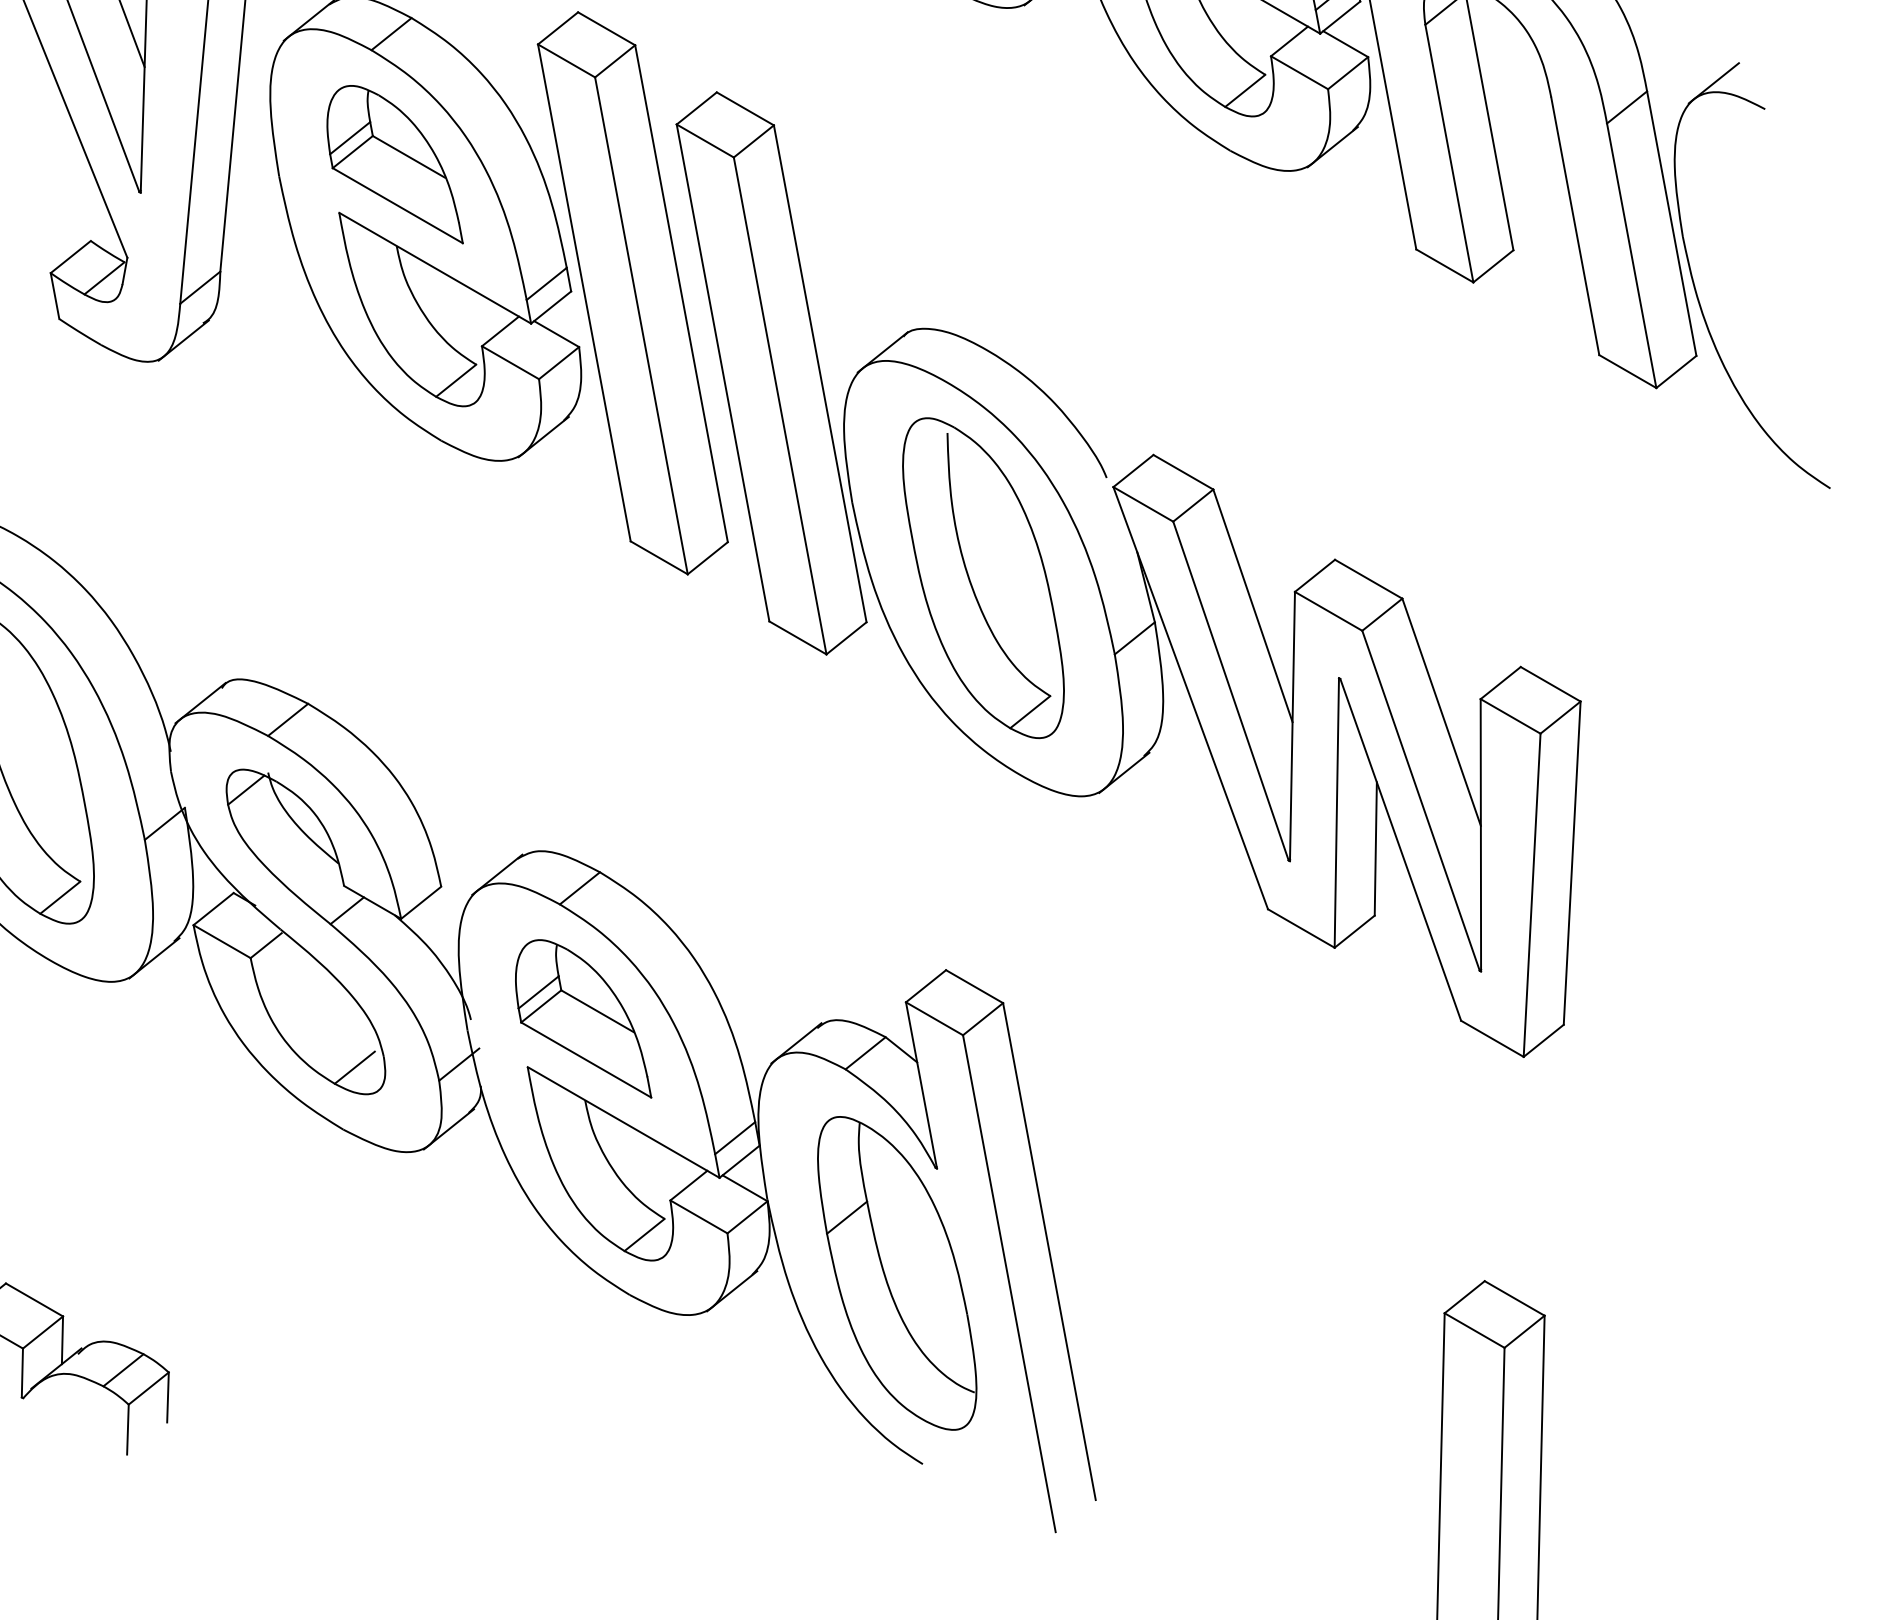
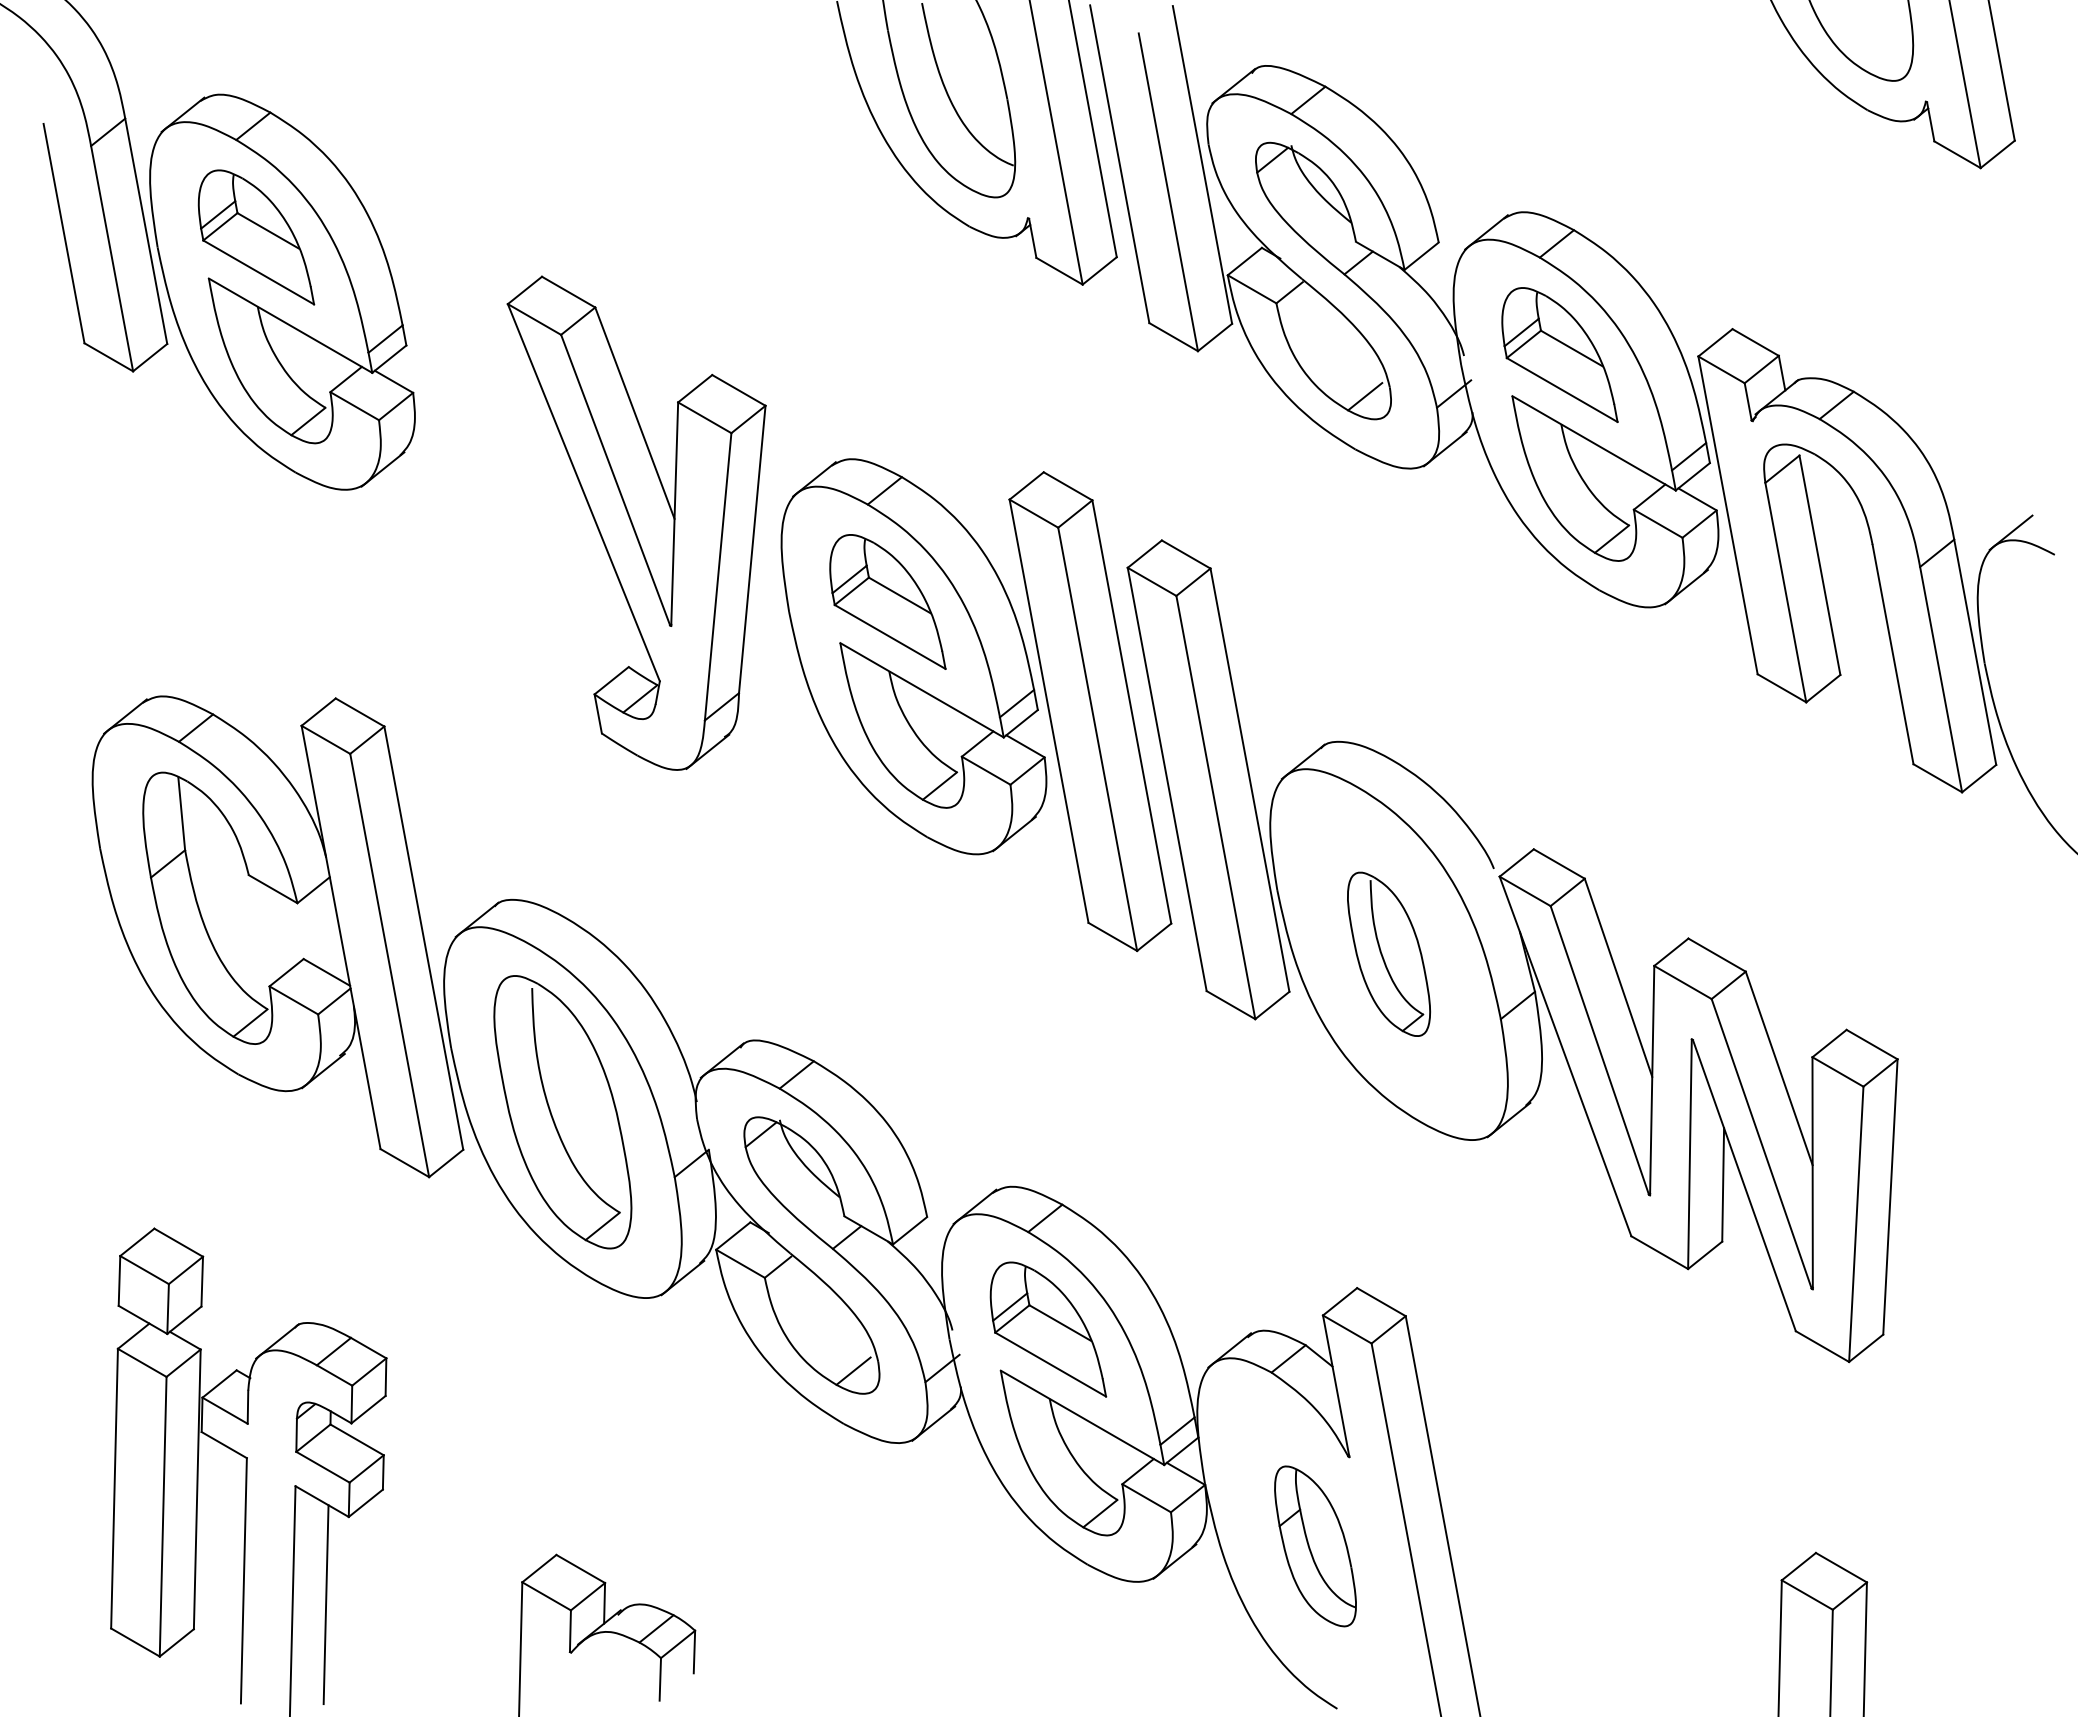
part: (982, 578) -> (1388, 954), size x0.6
part: (897, 1273) -> (1315, 1546), size x0.6

